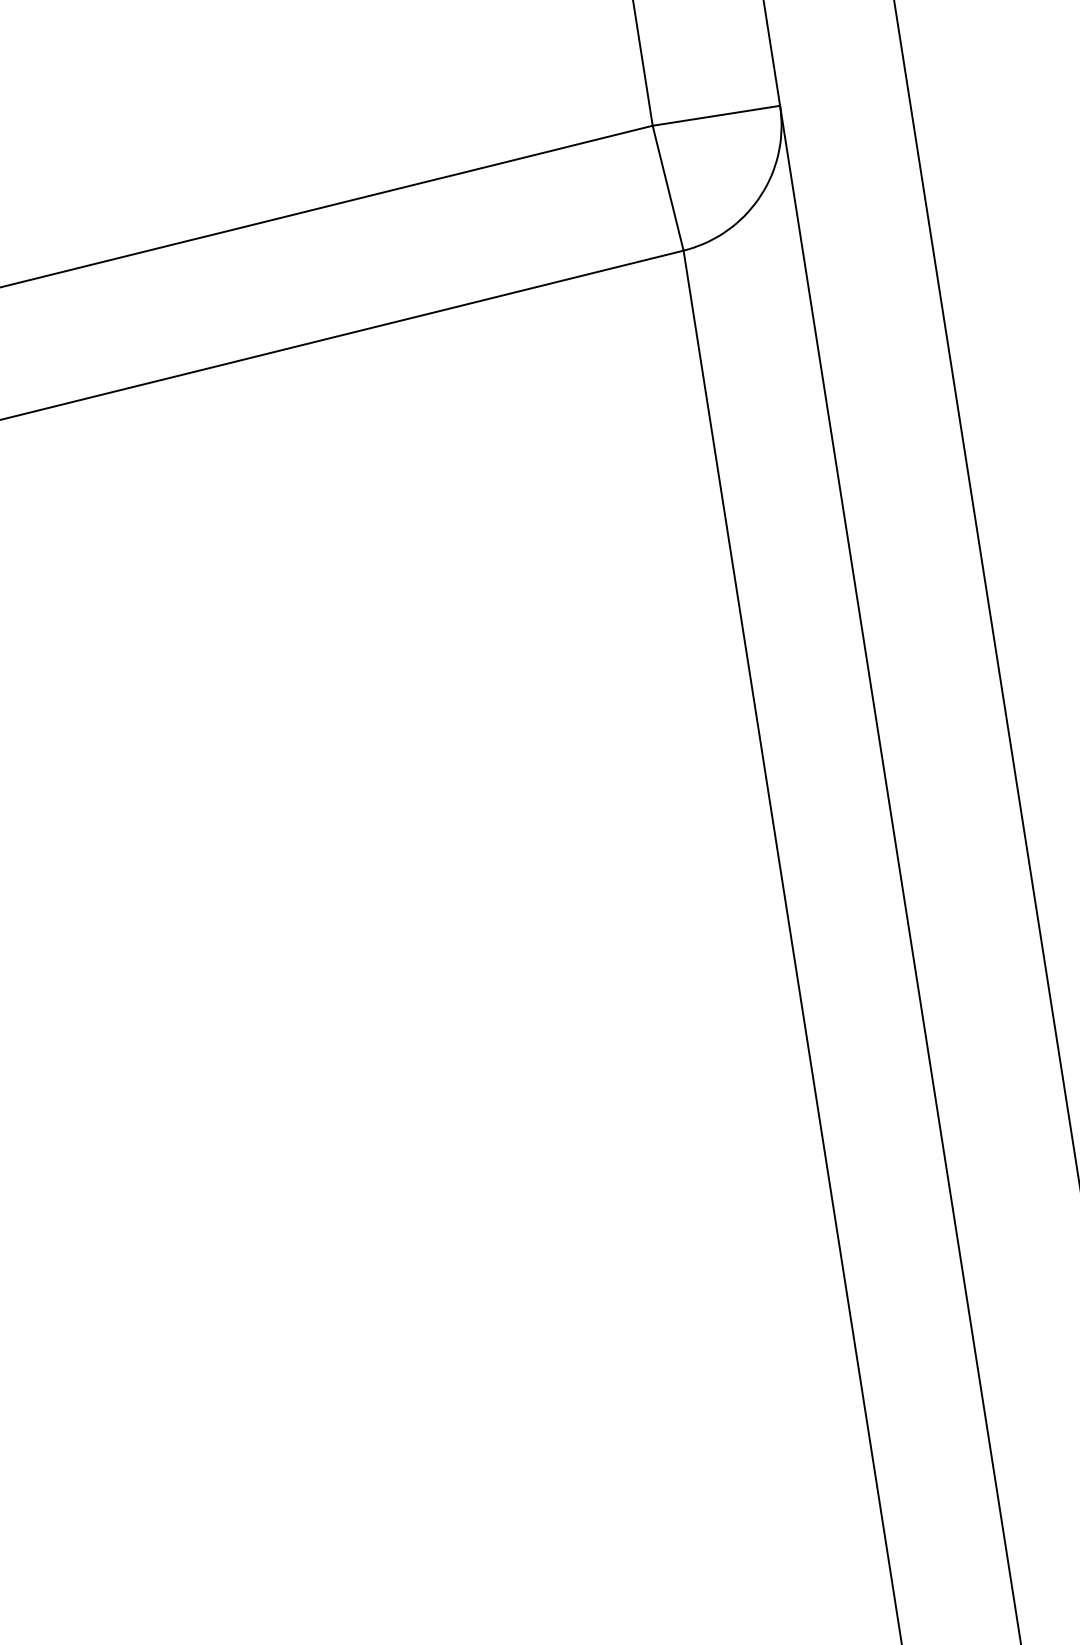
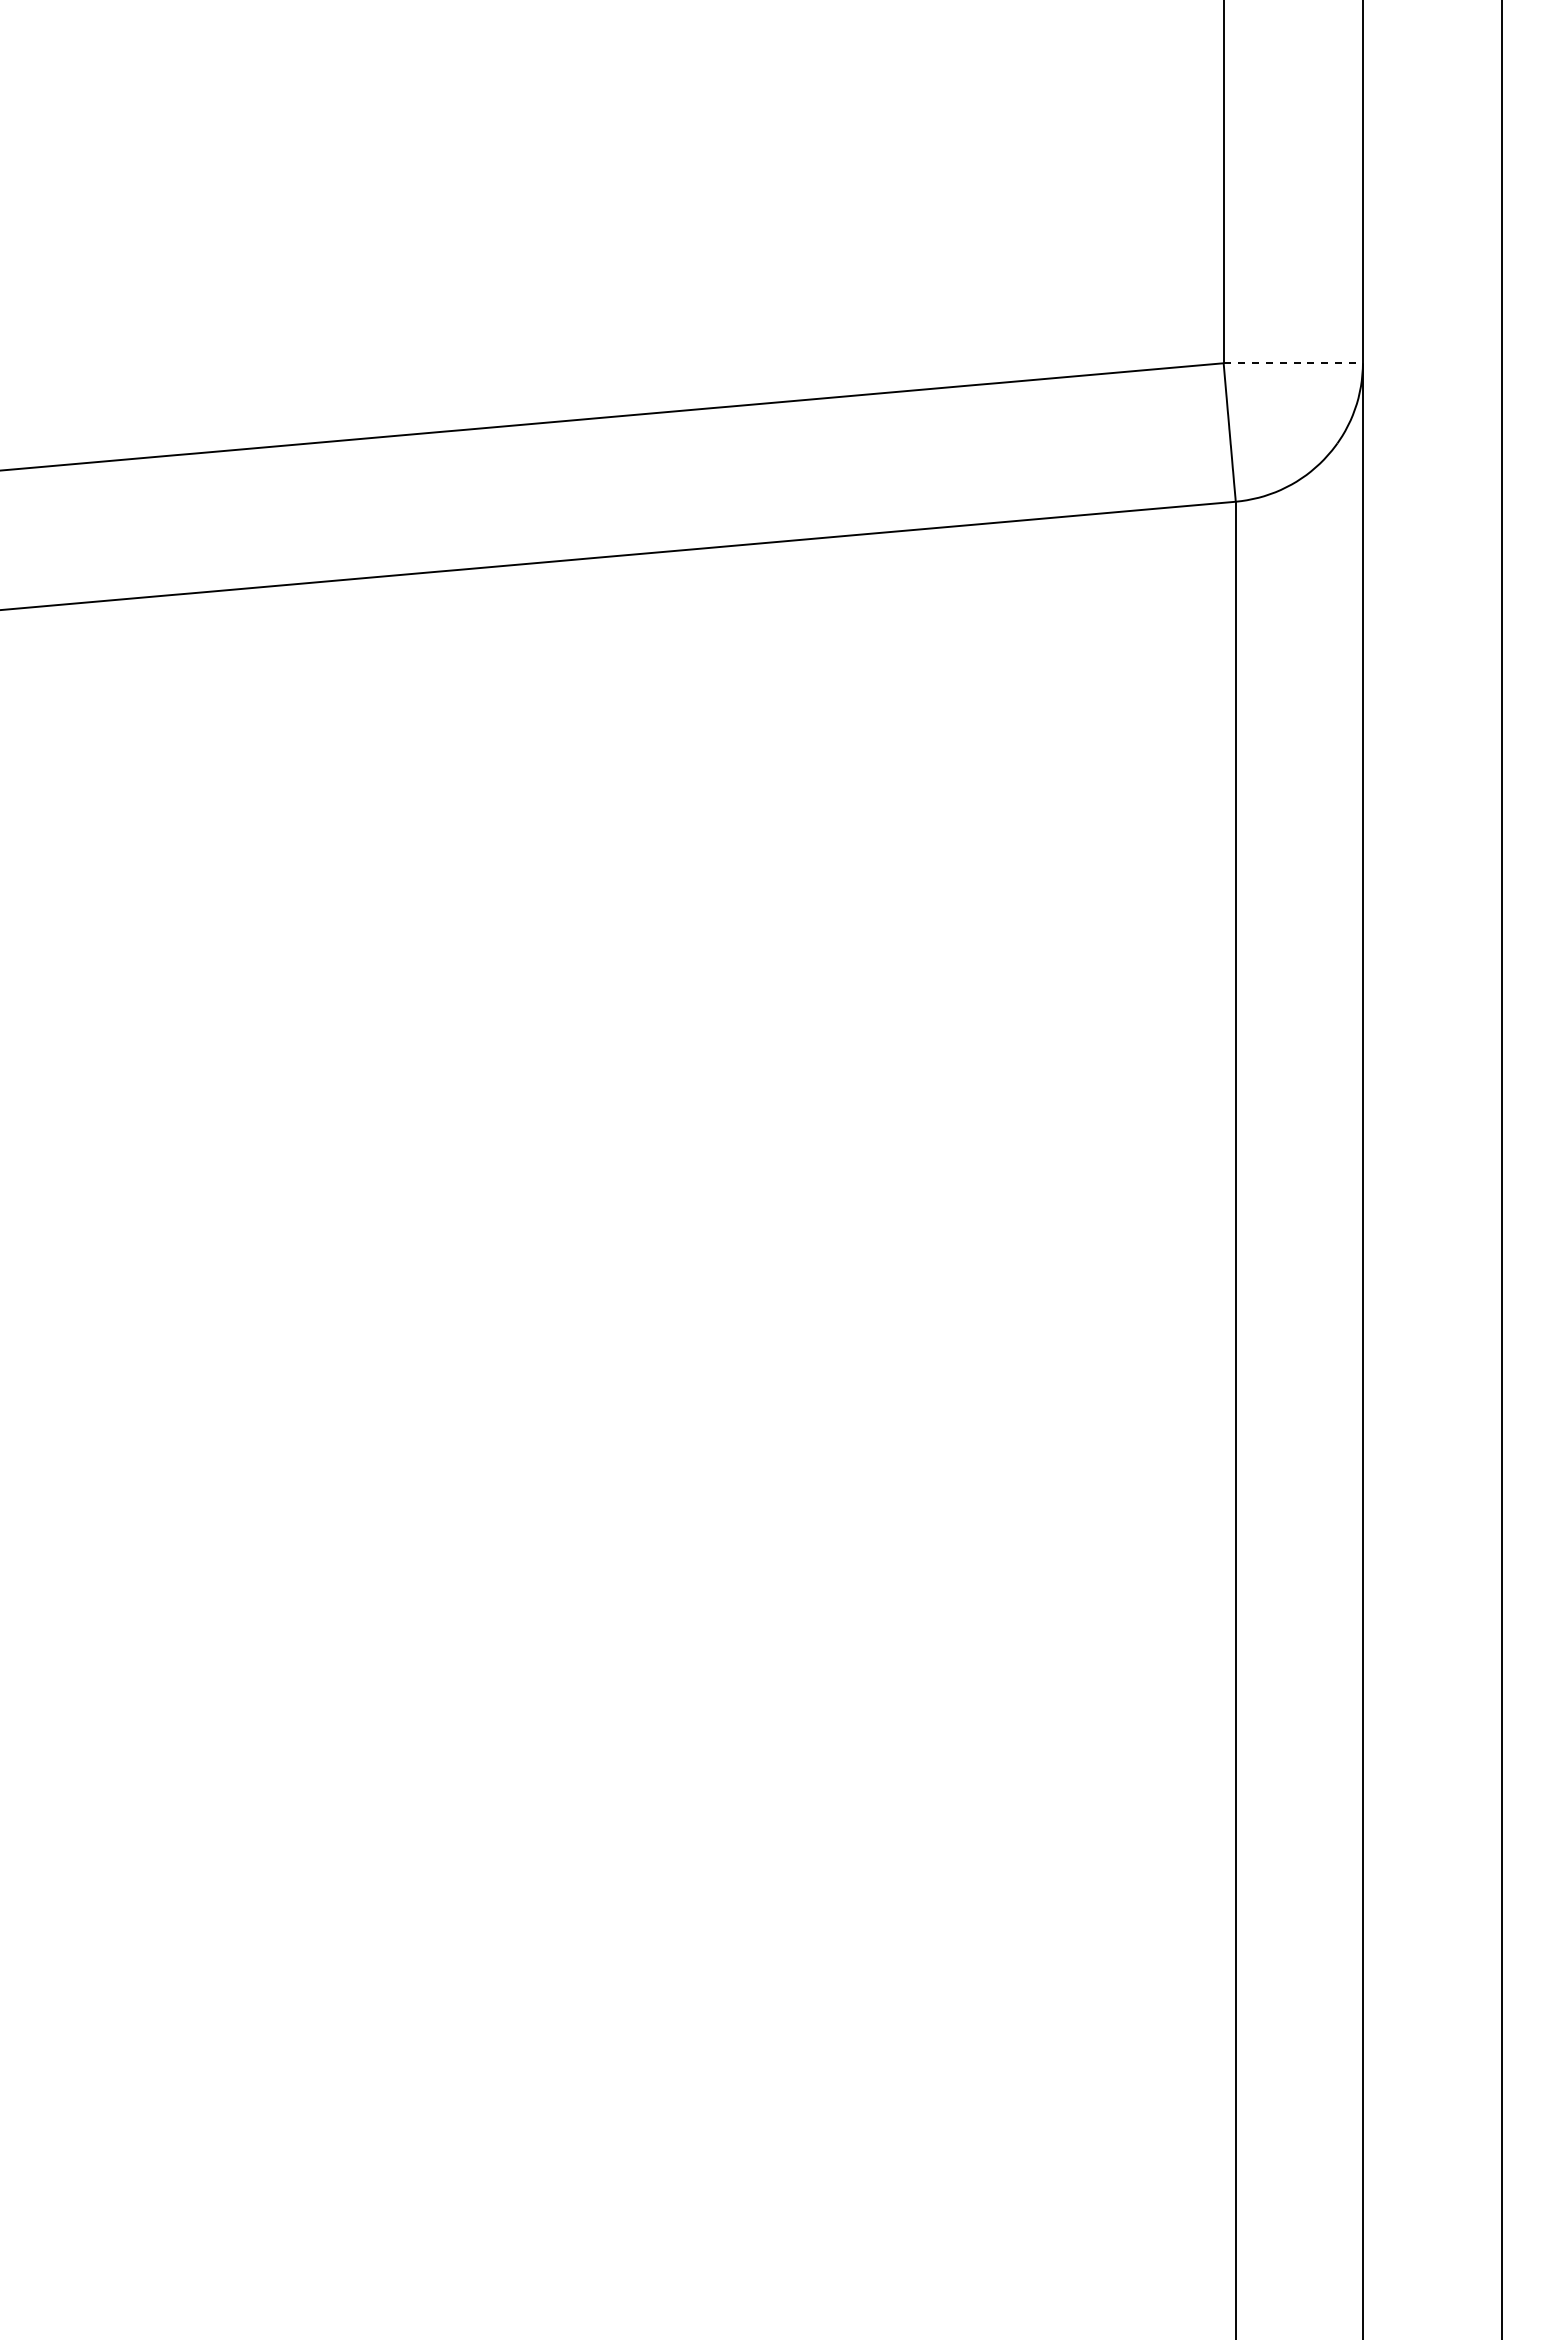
line: (716, 115) -> (1293, 363), solid -> dashed

